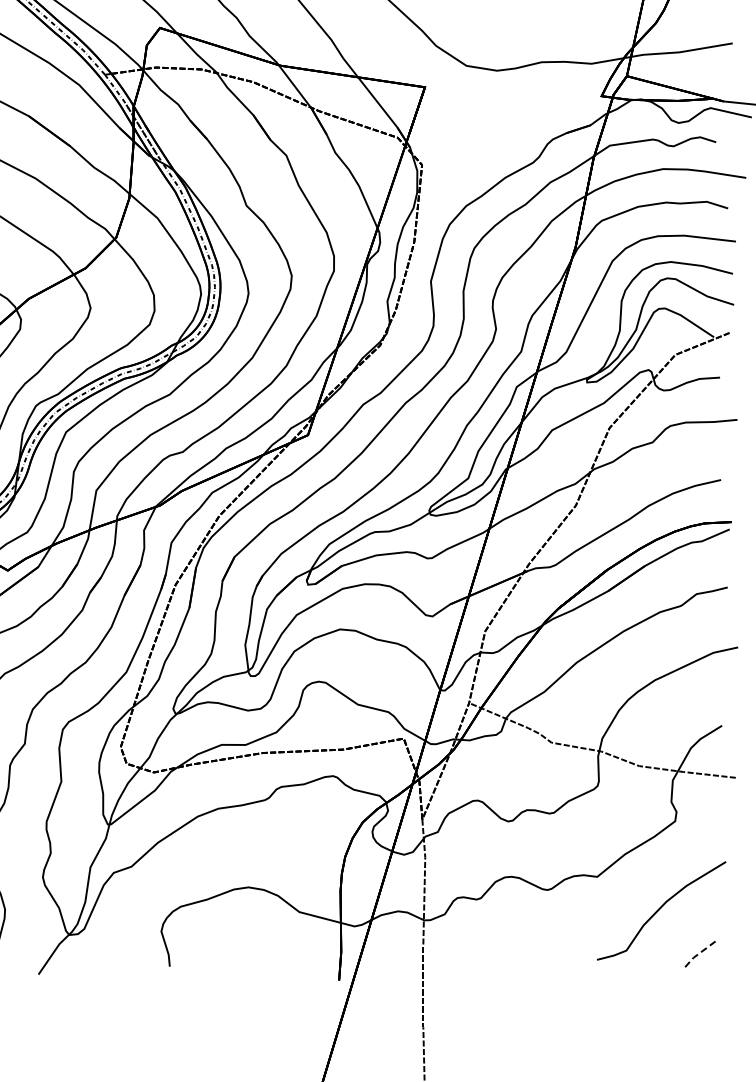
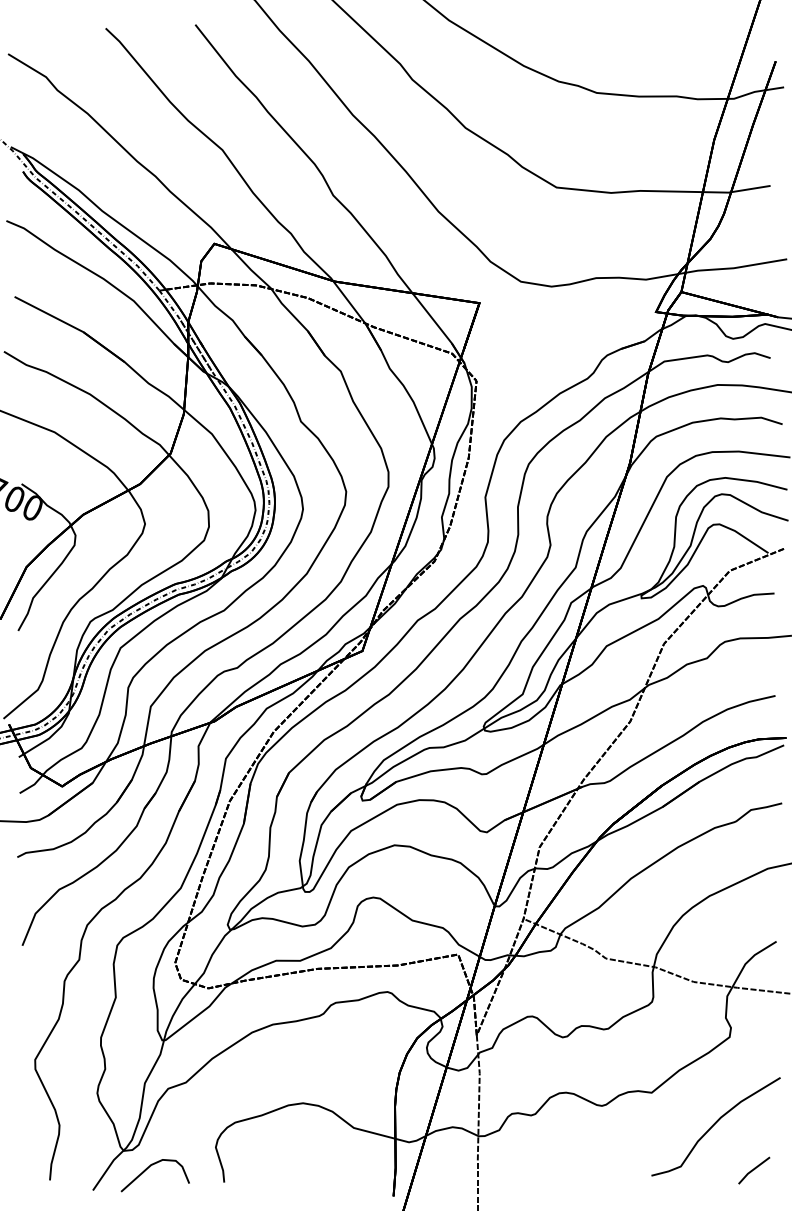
curve: (94, 952) -> (148, 1168), added
line: (698, 954) -> (752, 1170), dashed -> solid

